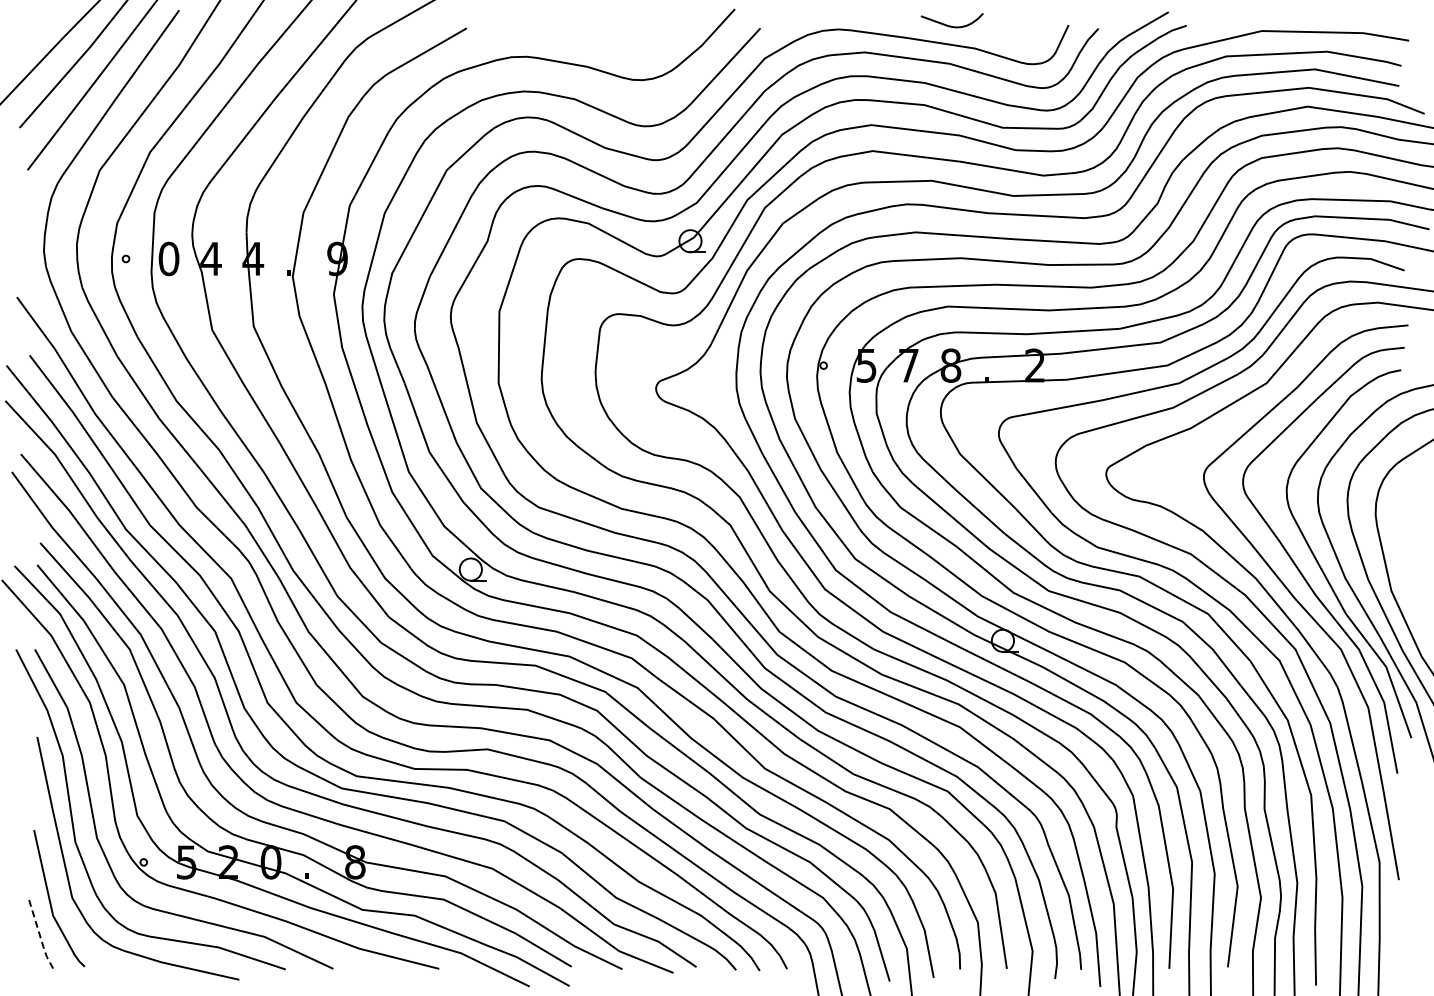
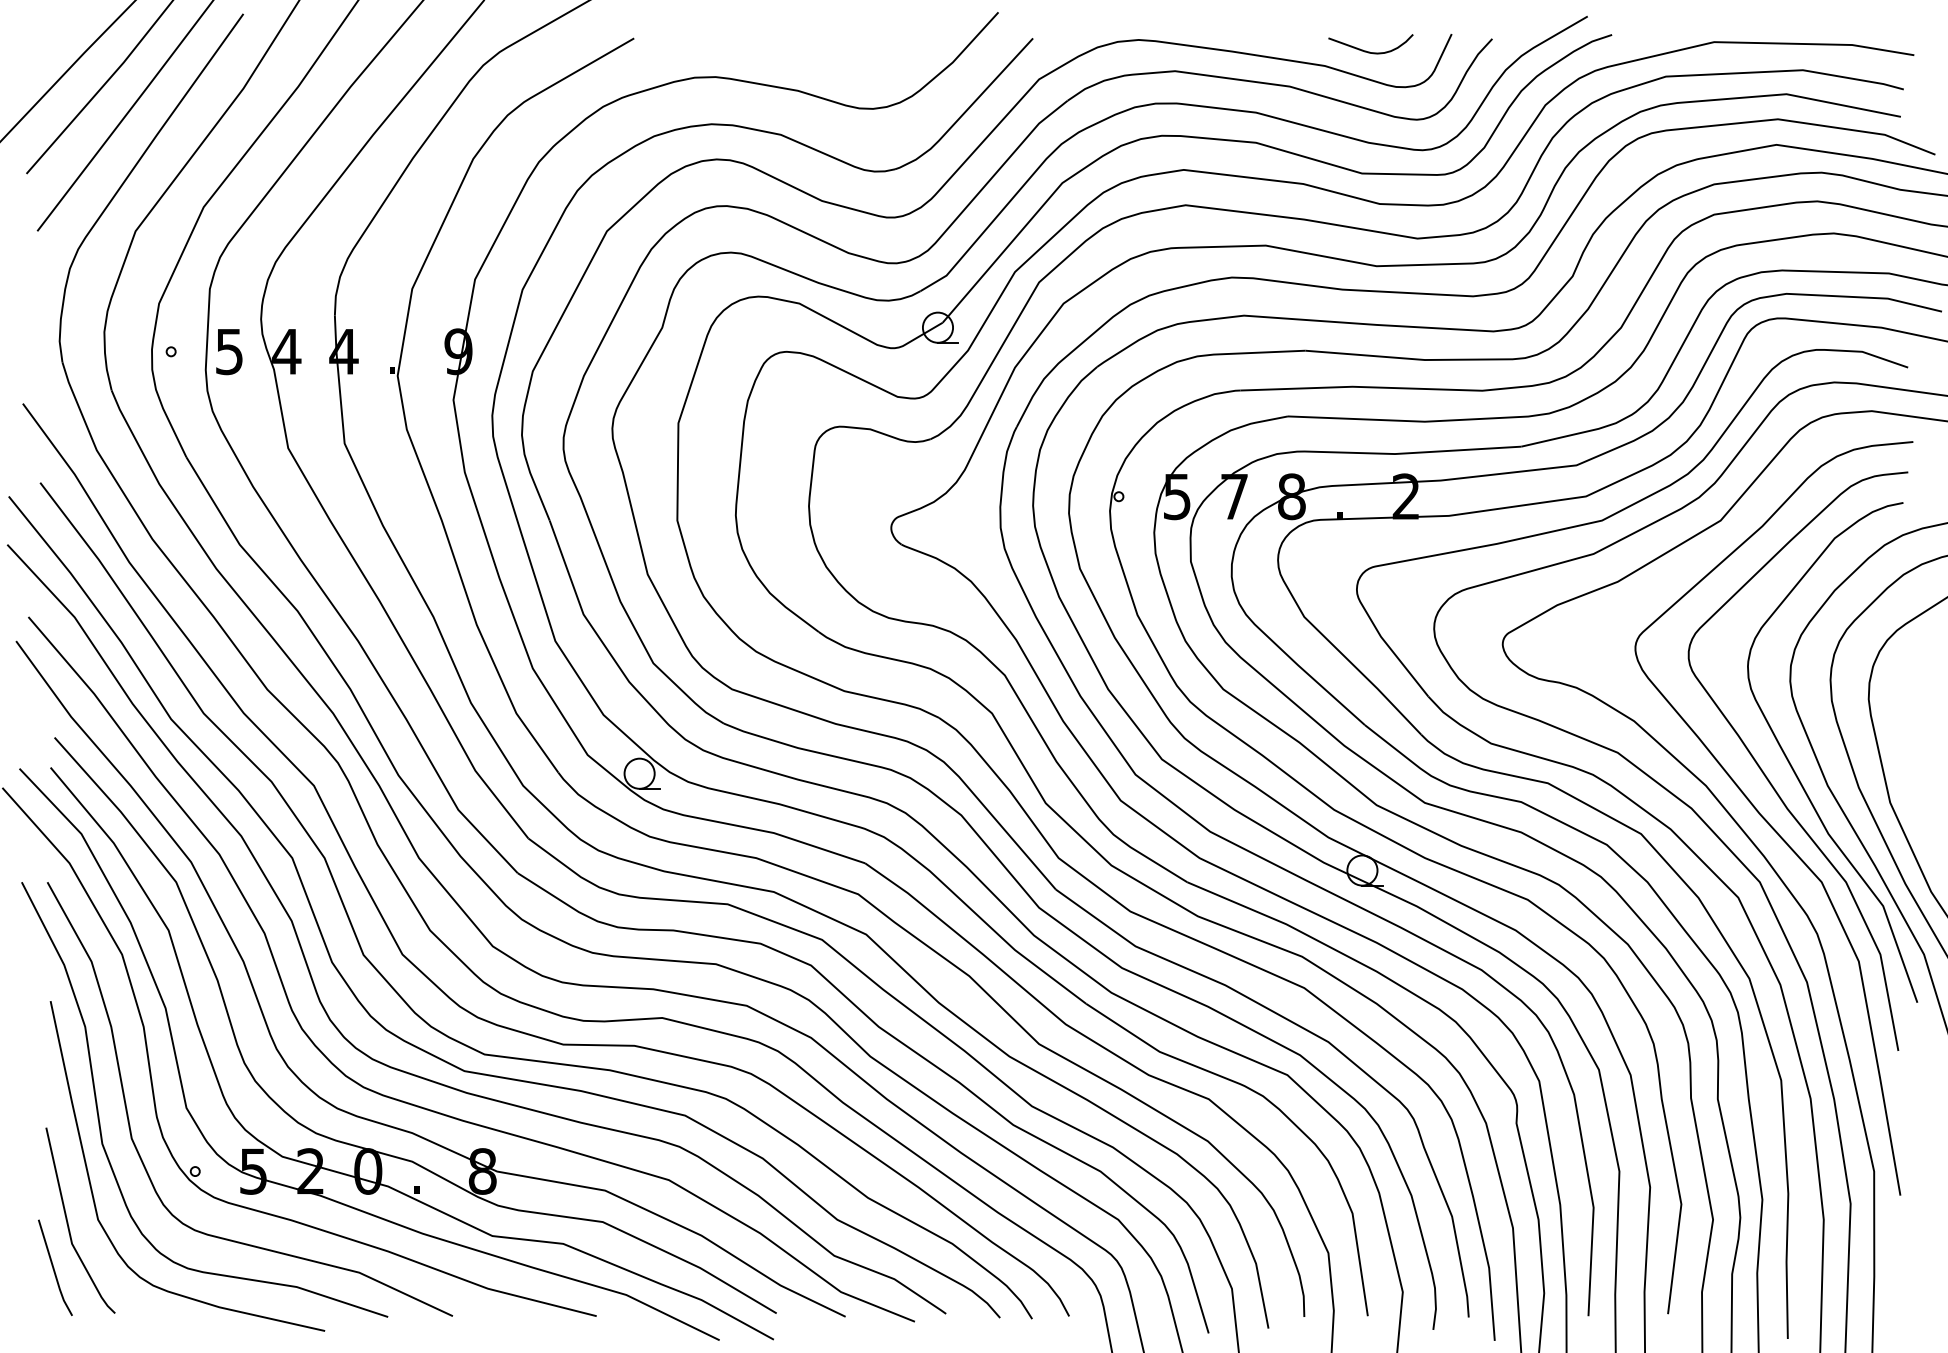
curve: (951, 25) -> (1370, 50), moved
text: (168, 258) -> (228, 351), 0 -> 5
line: (39, 935) -> (53, 1270), dashed -> solid

